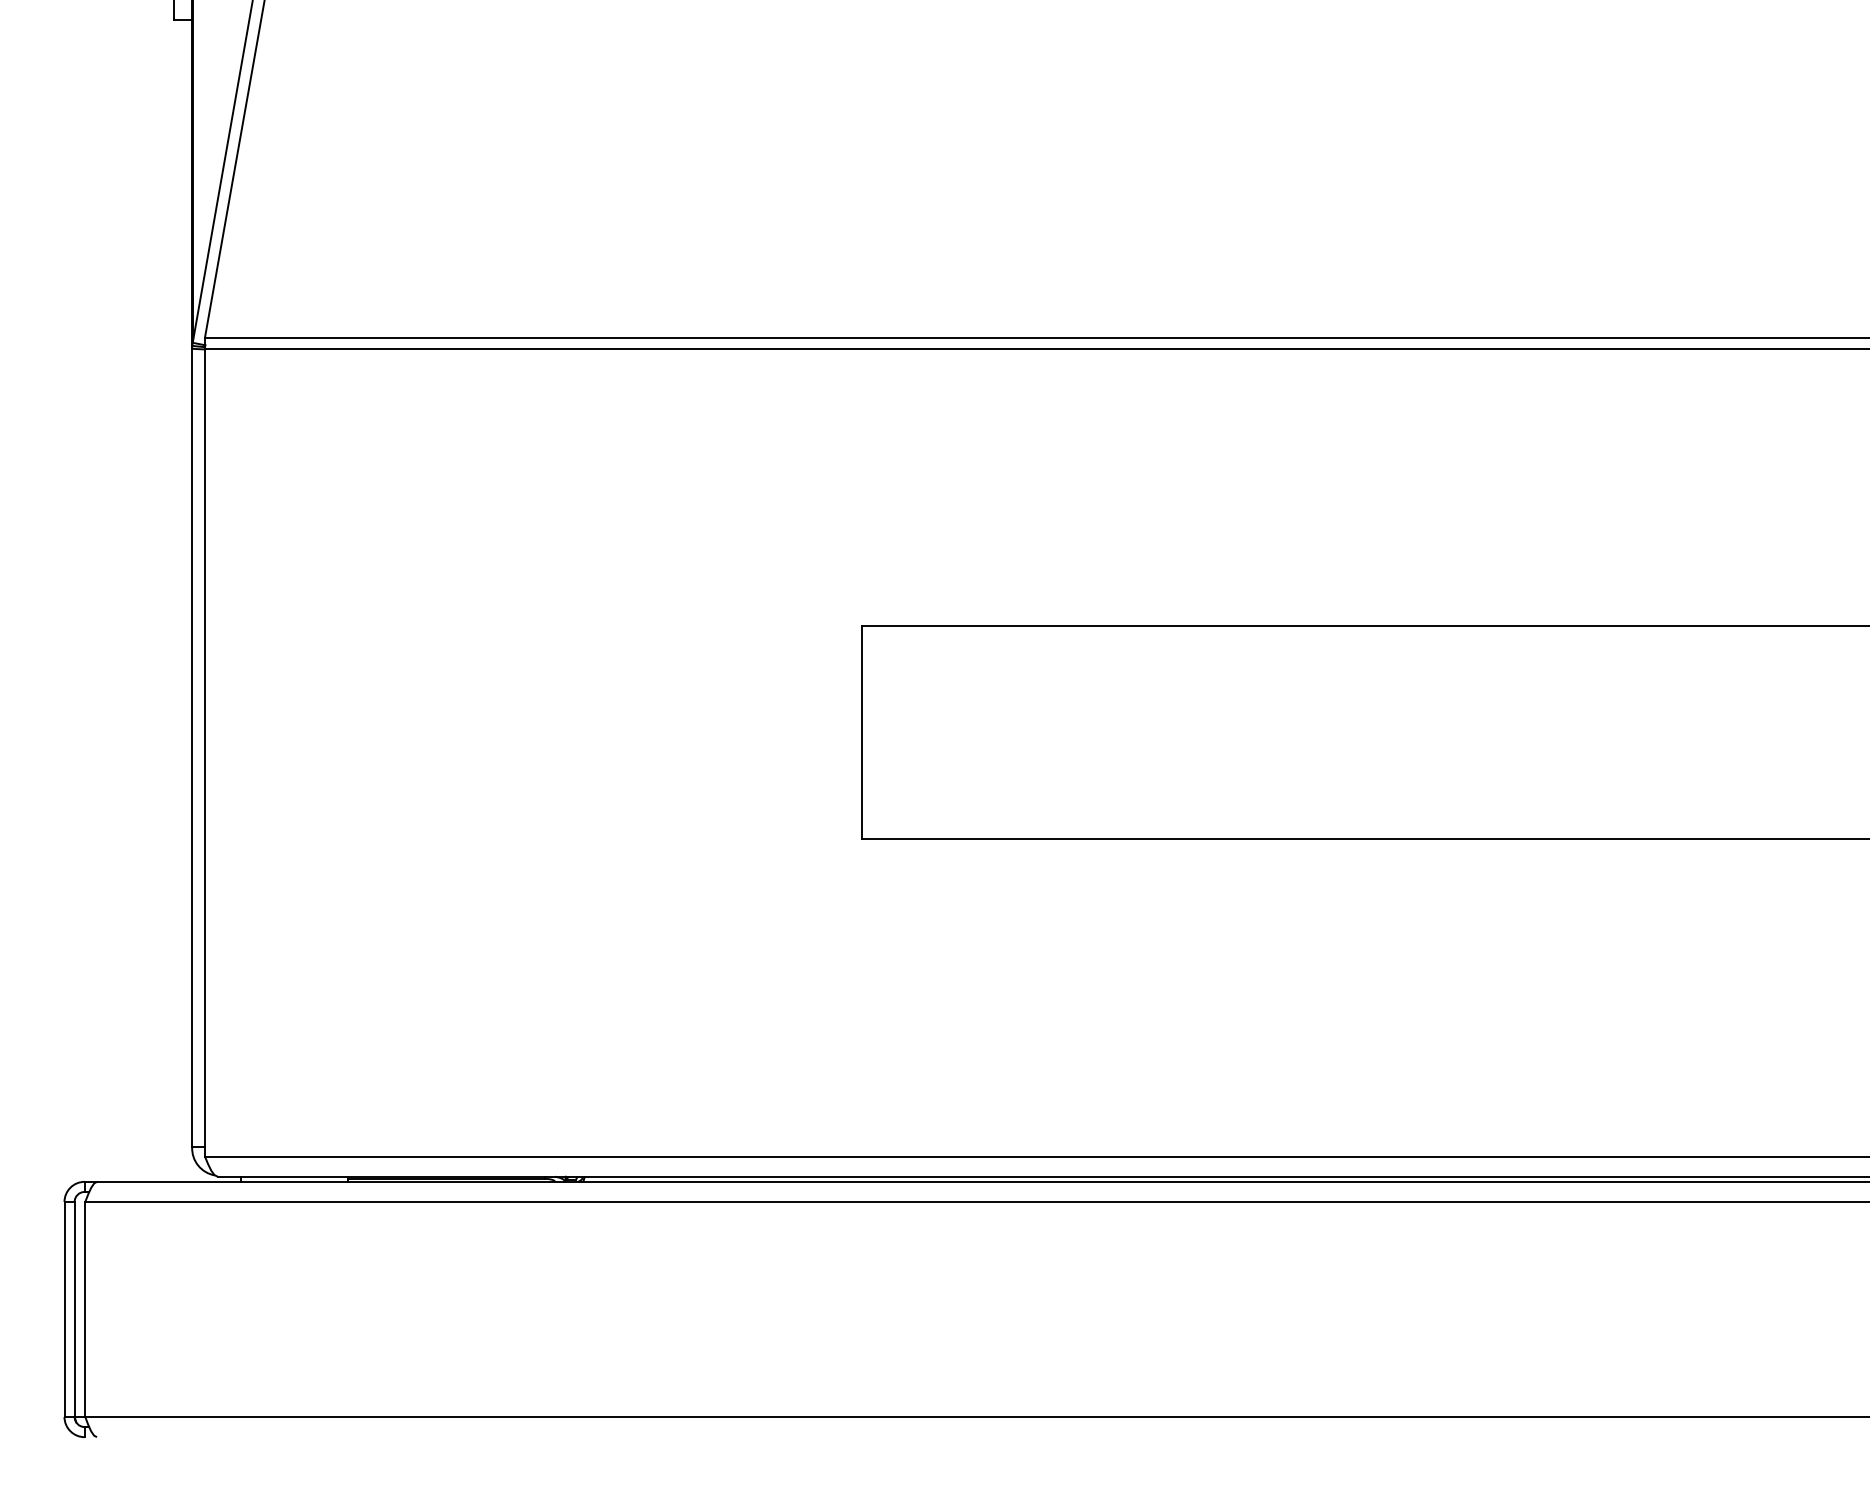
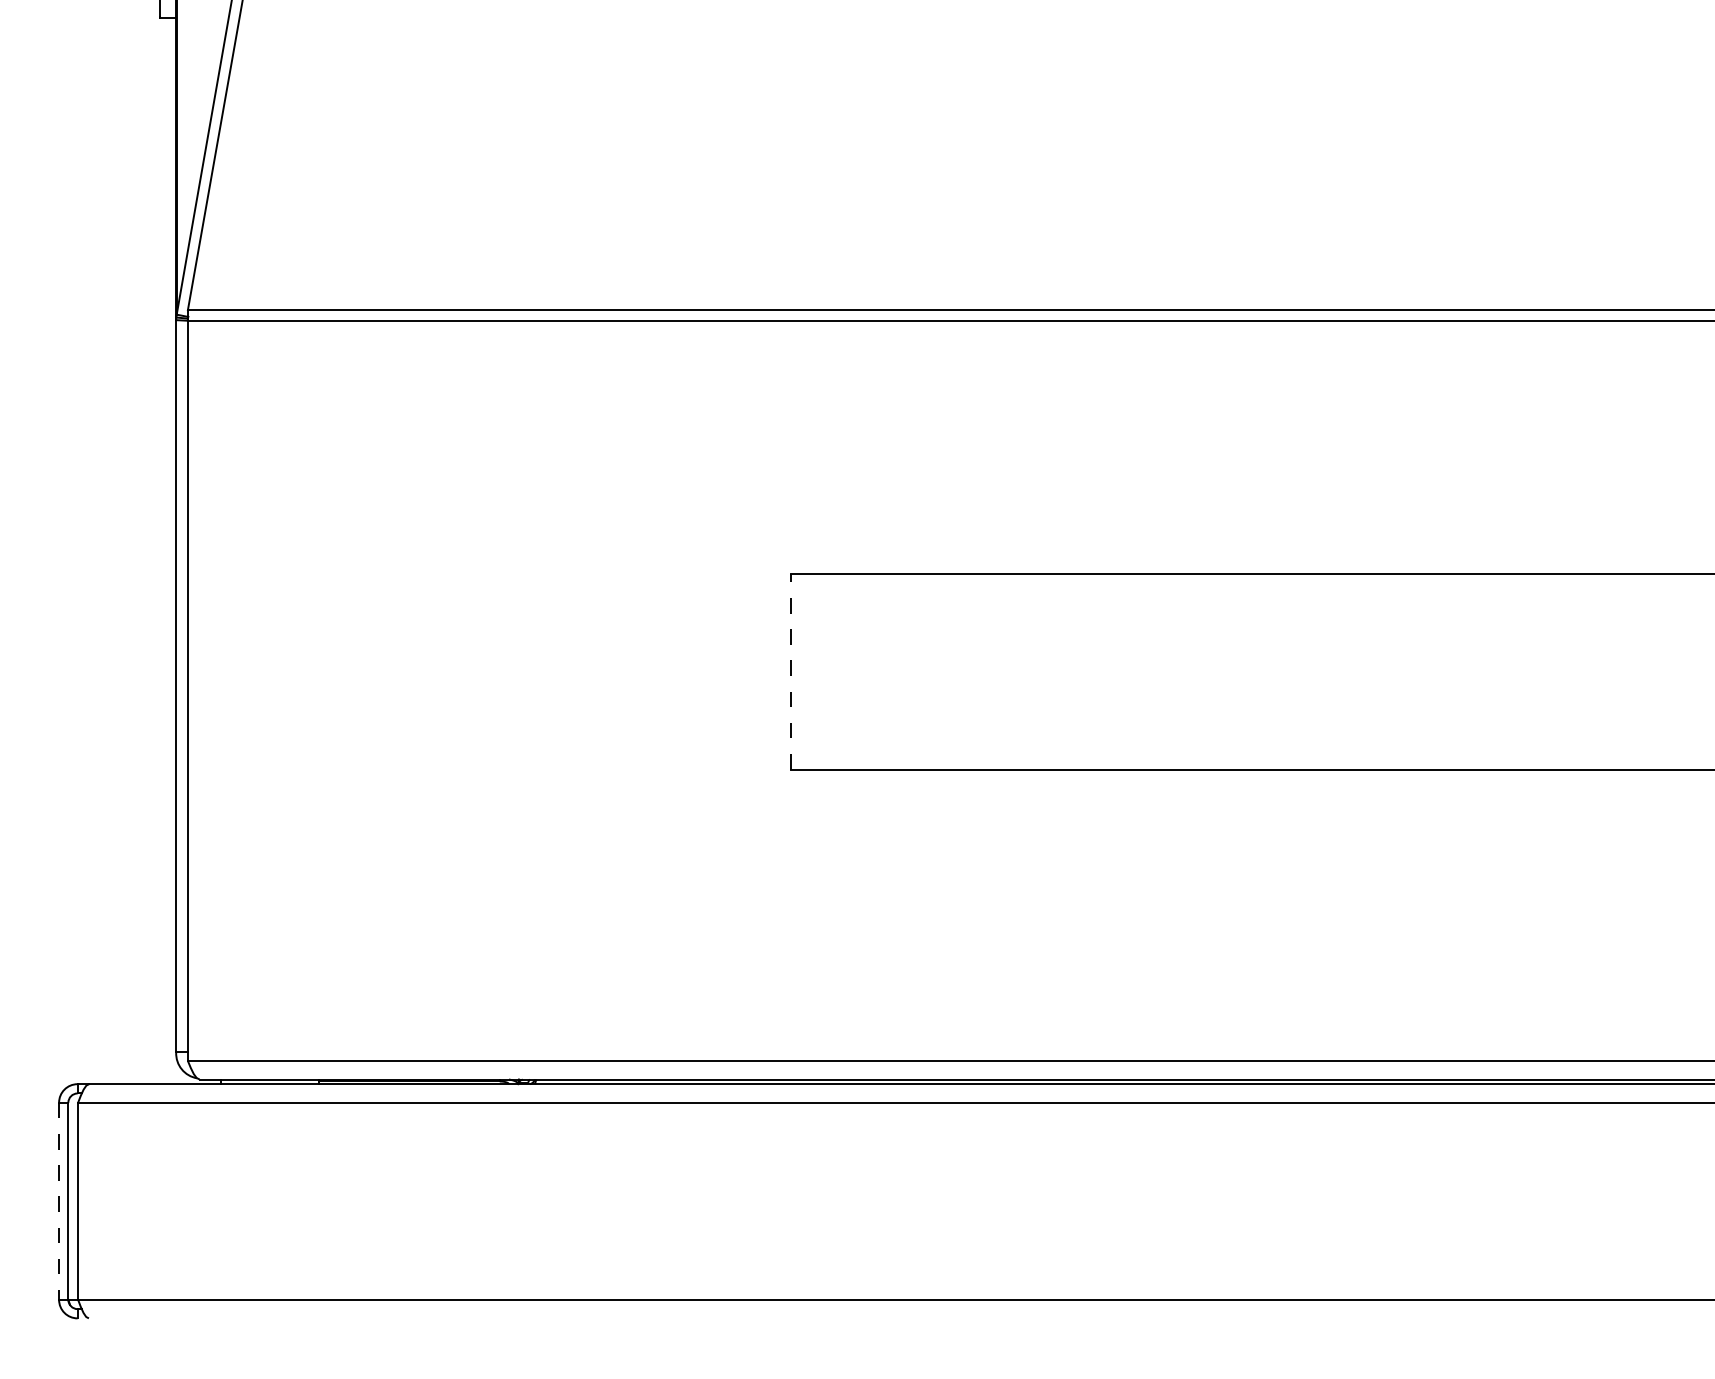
line: (861, 732) -> (790, 672), solid -> dashed
line: (64, 1309) -> (59, 1201), solid -> dashed

